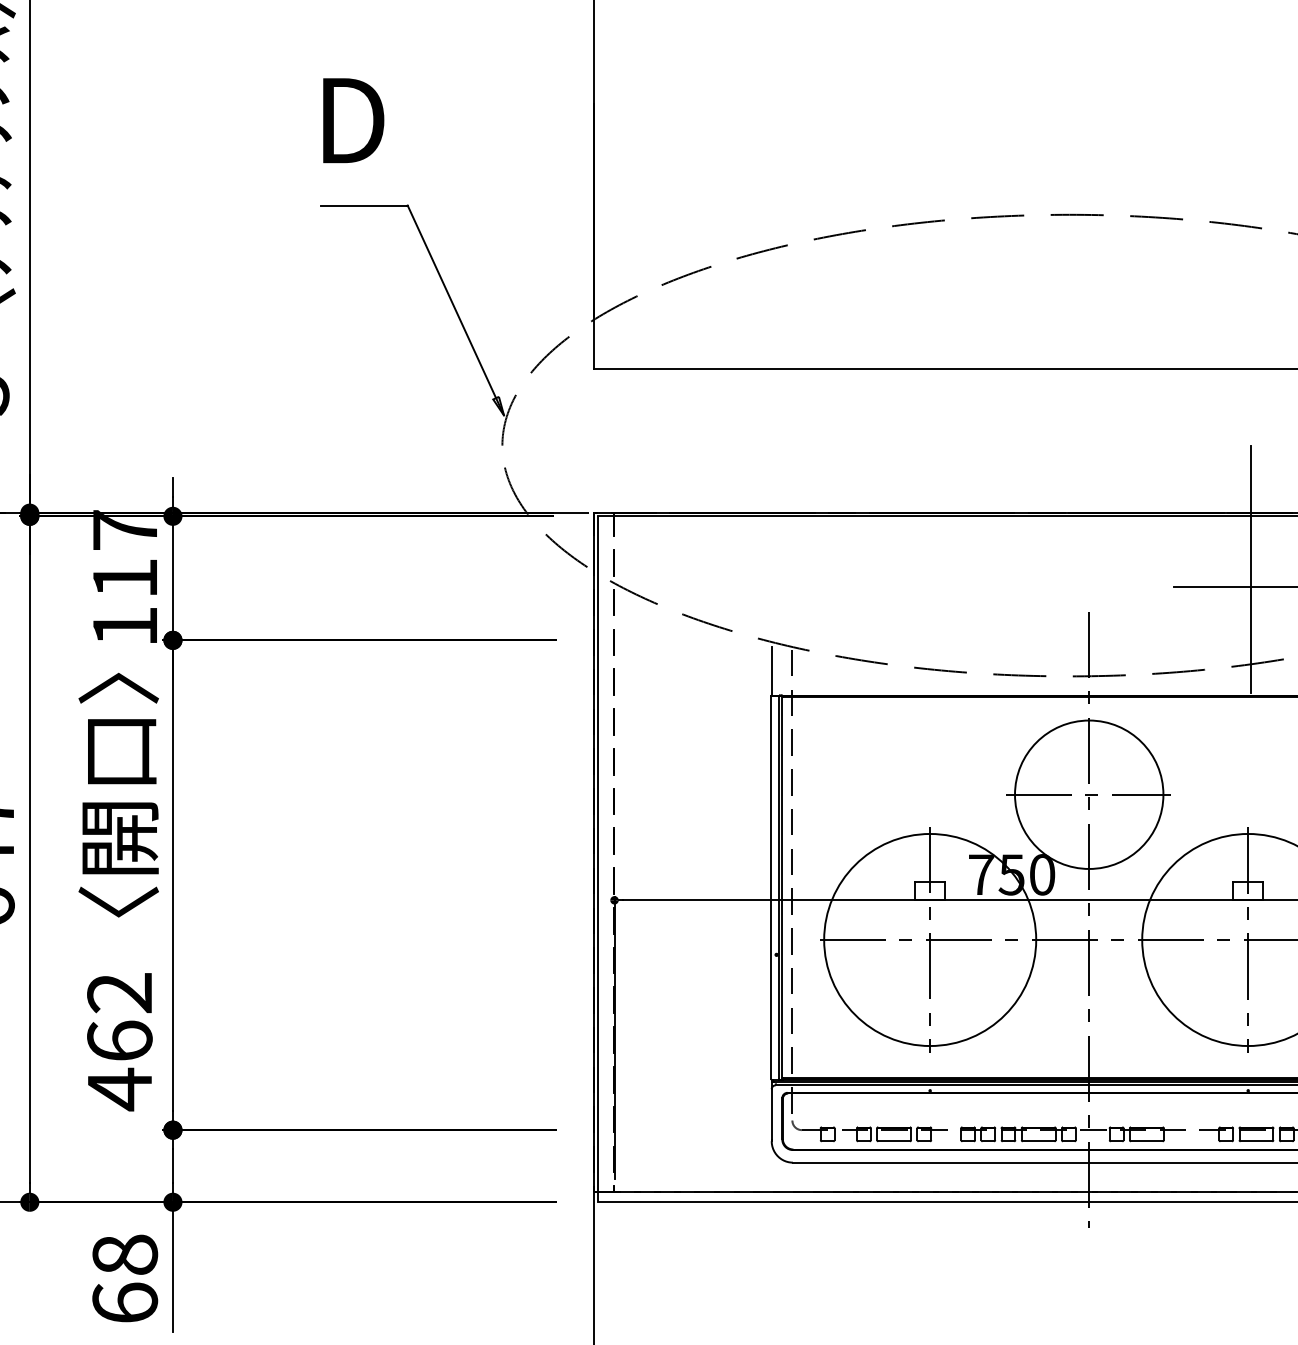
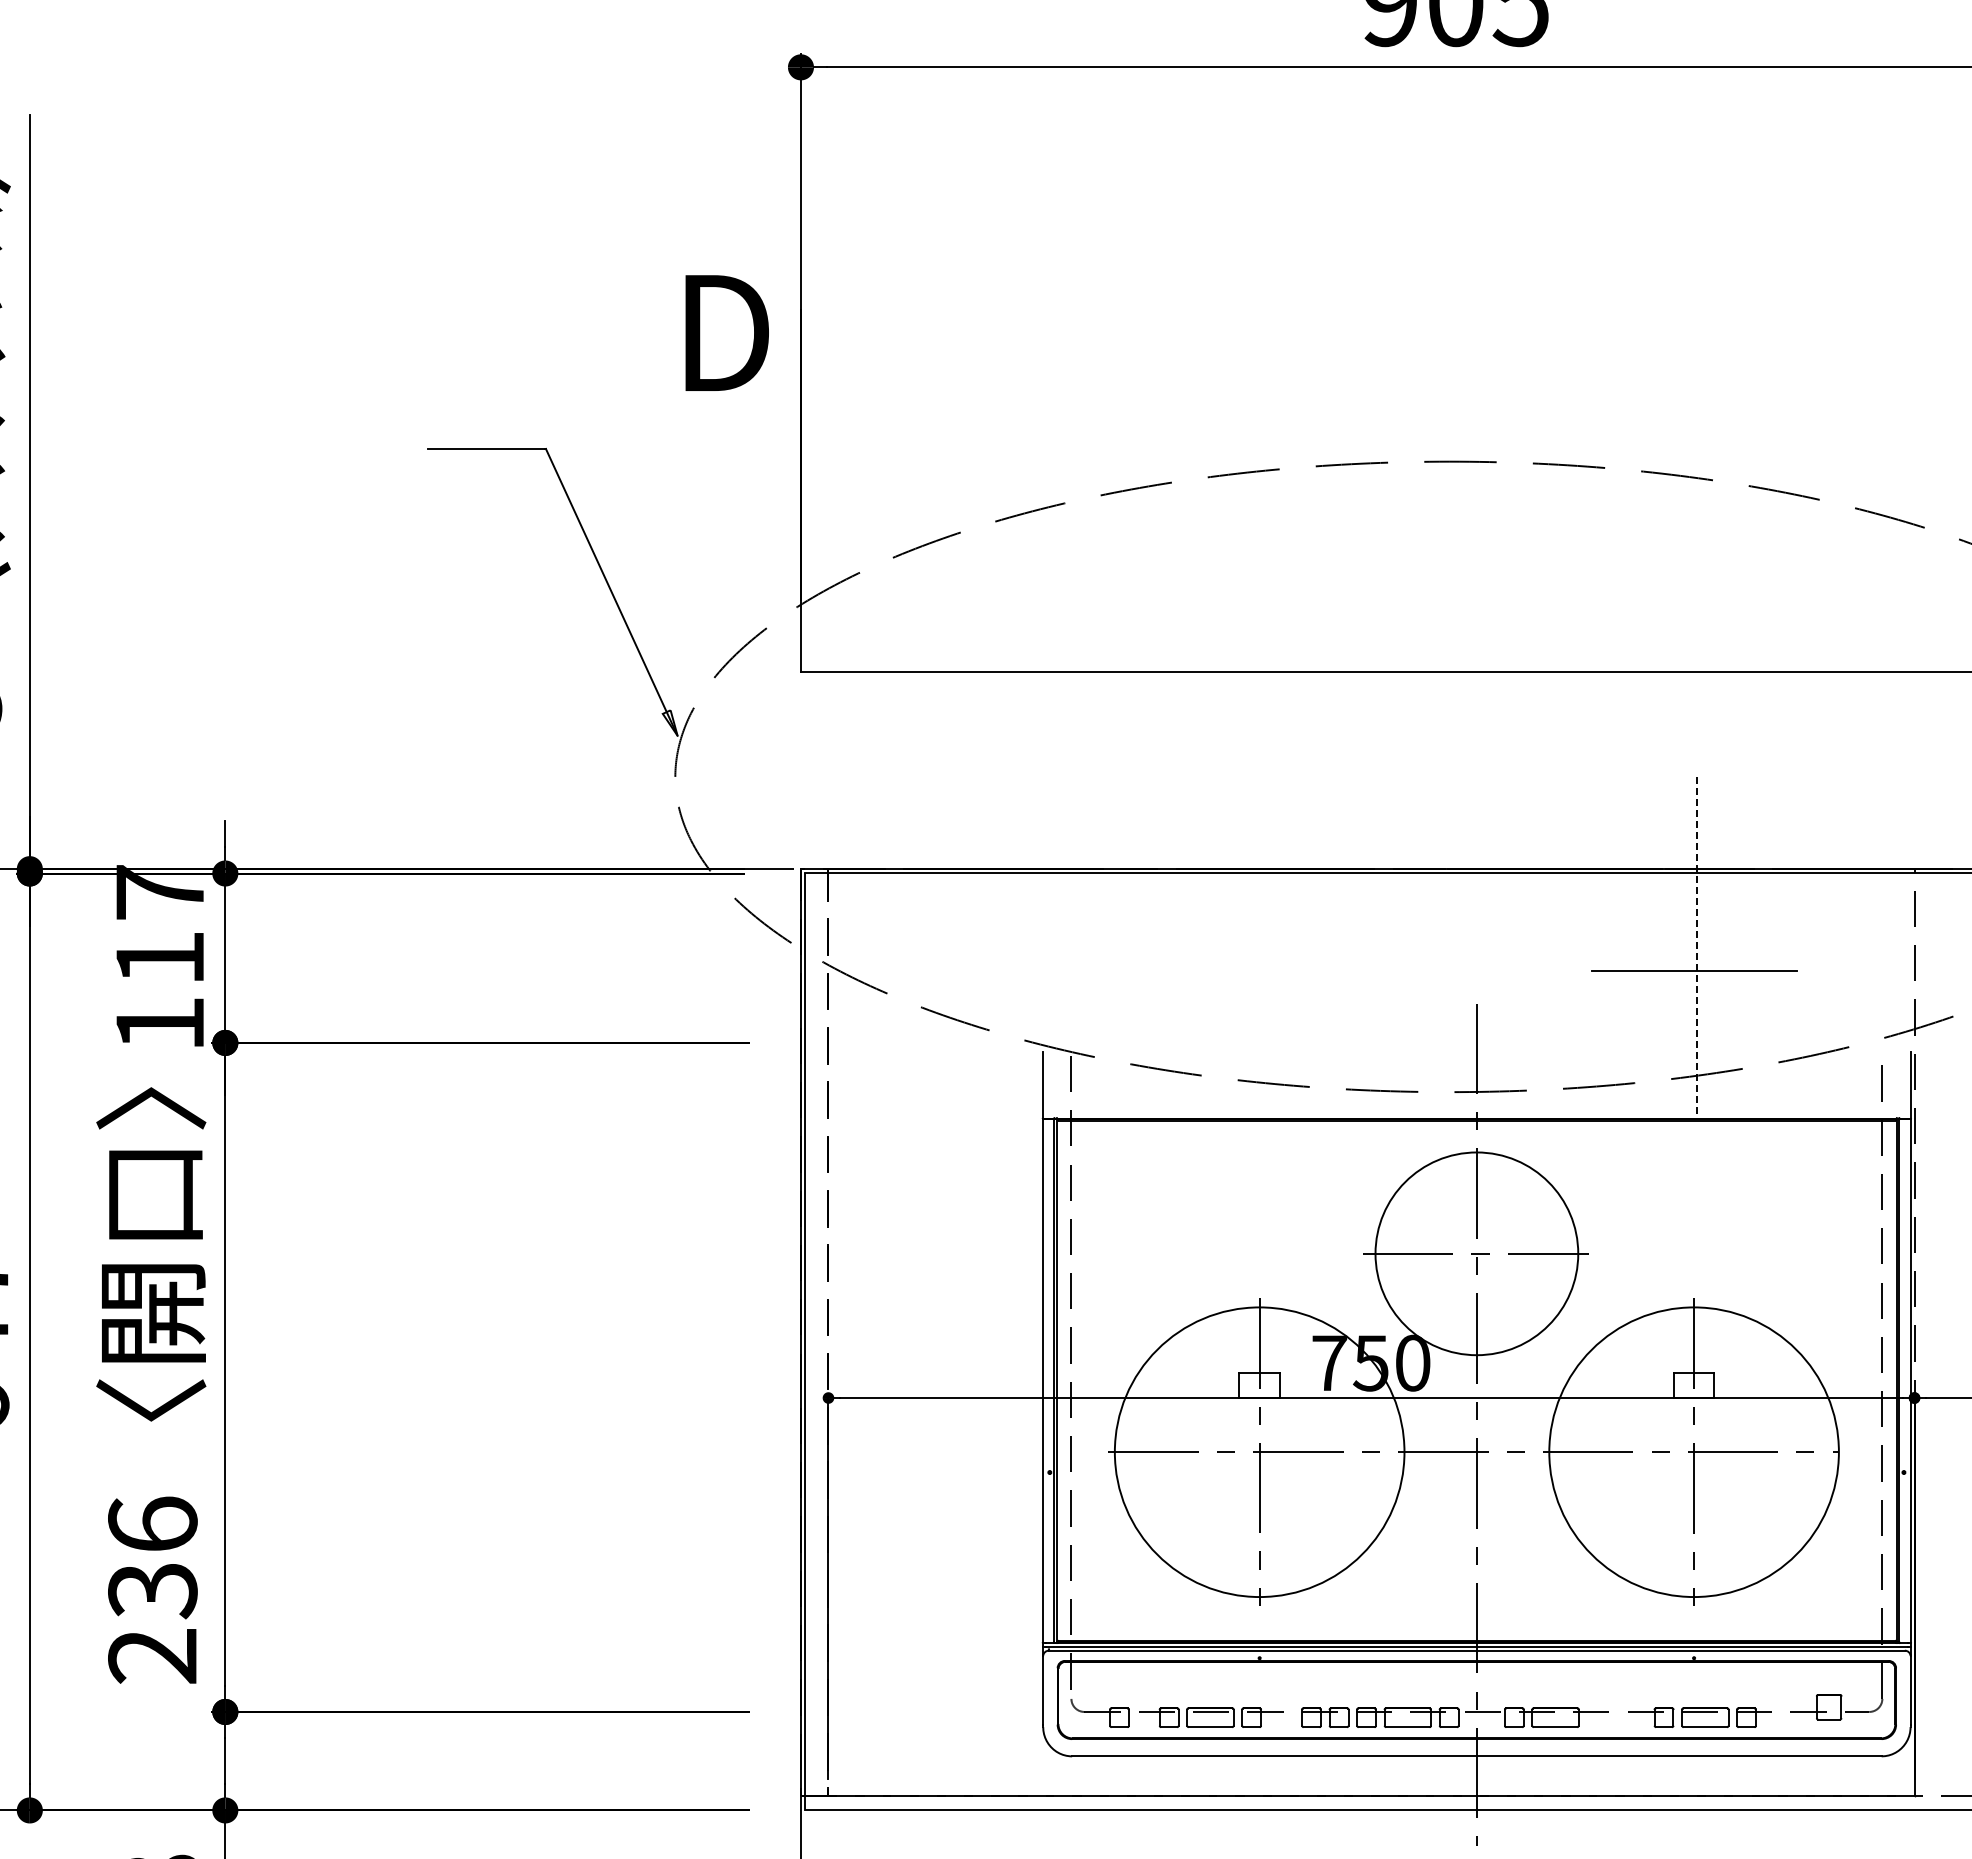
text: (353, 120) -> (726, 332), moved
line: (1250, 569) -> (1697, 945), solid -> dashed
text: (119, 1041) -> (152, 1591), 462 -> 236

